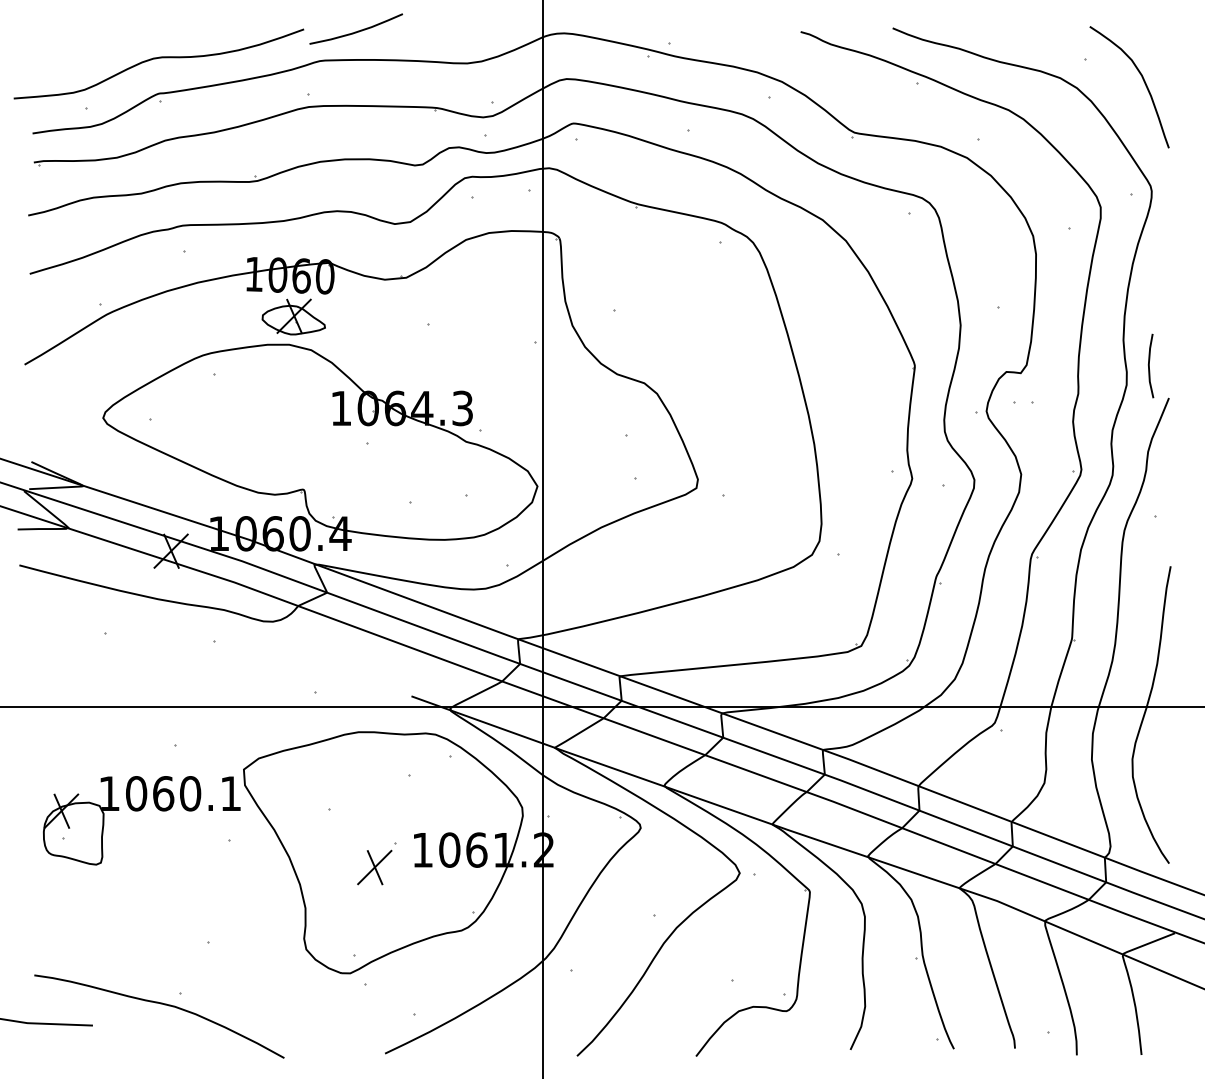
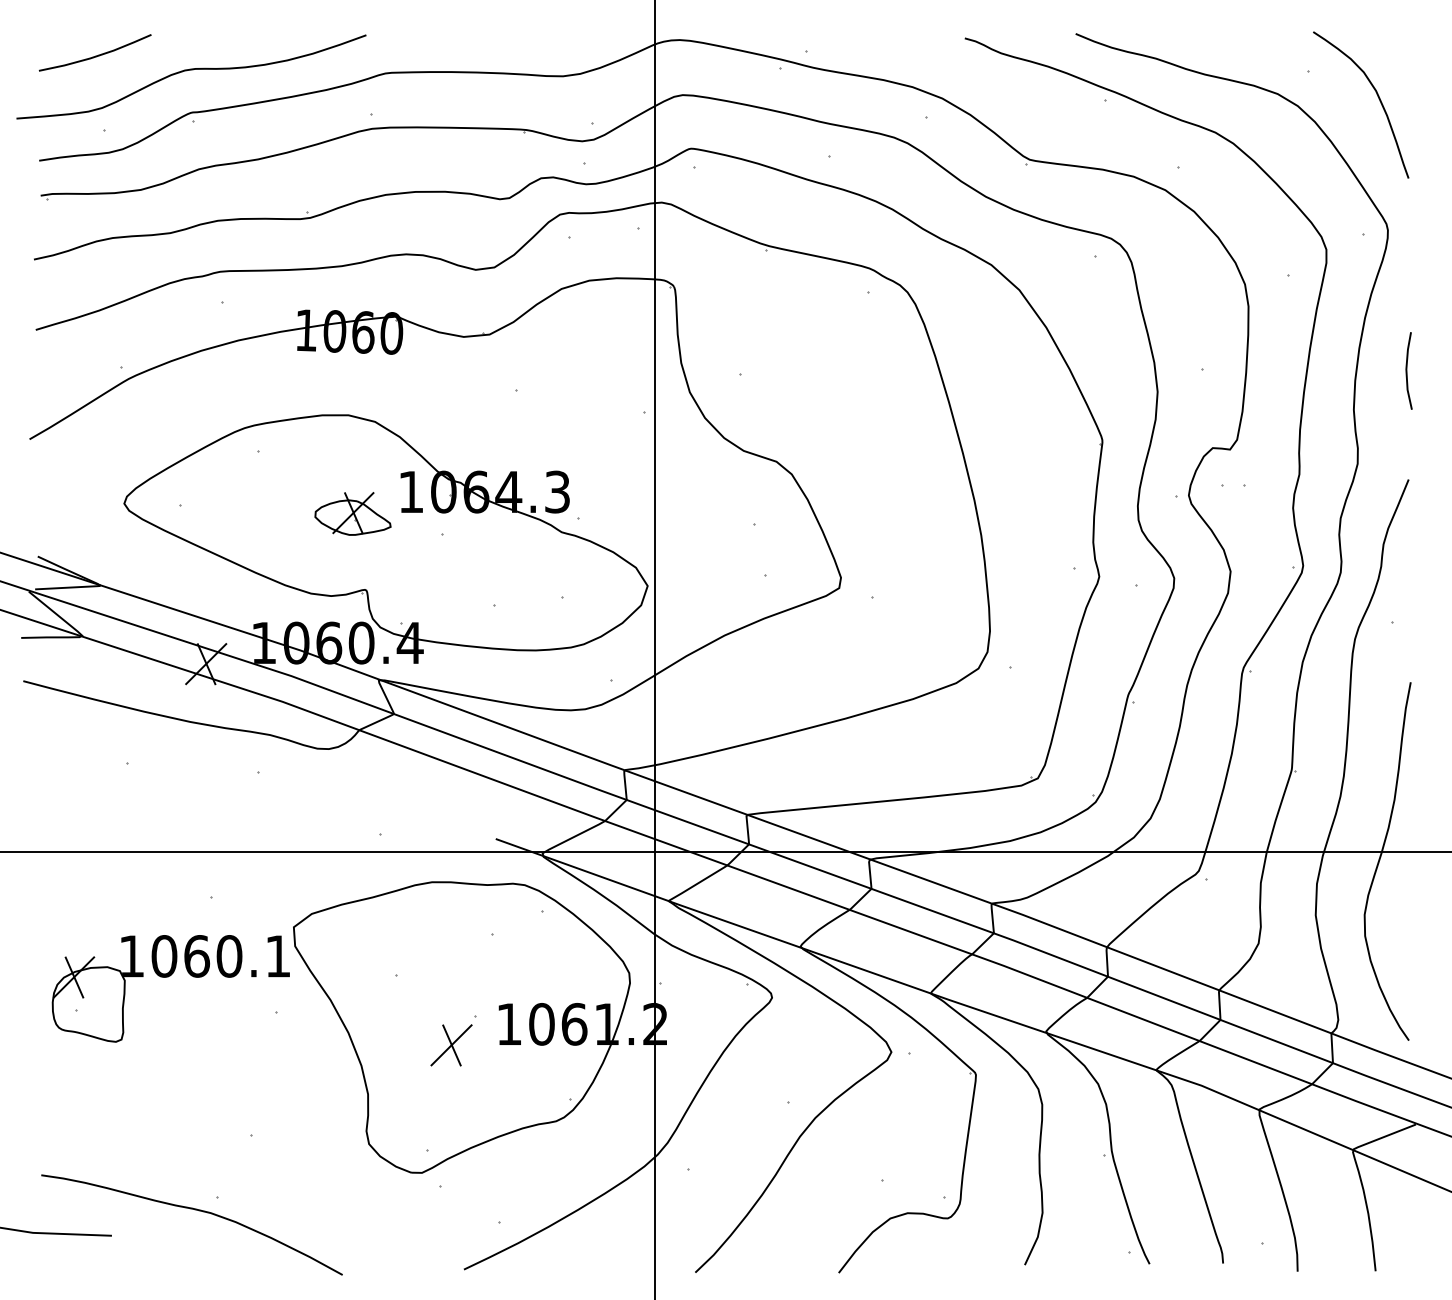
curve: (356, 31) -> (95, 55), moved
part: (293, 316) -> (352, 513), moved
line: (1149, 365) -> (1407, 370), moved

